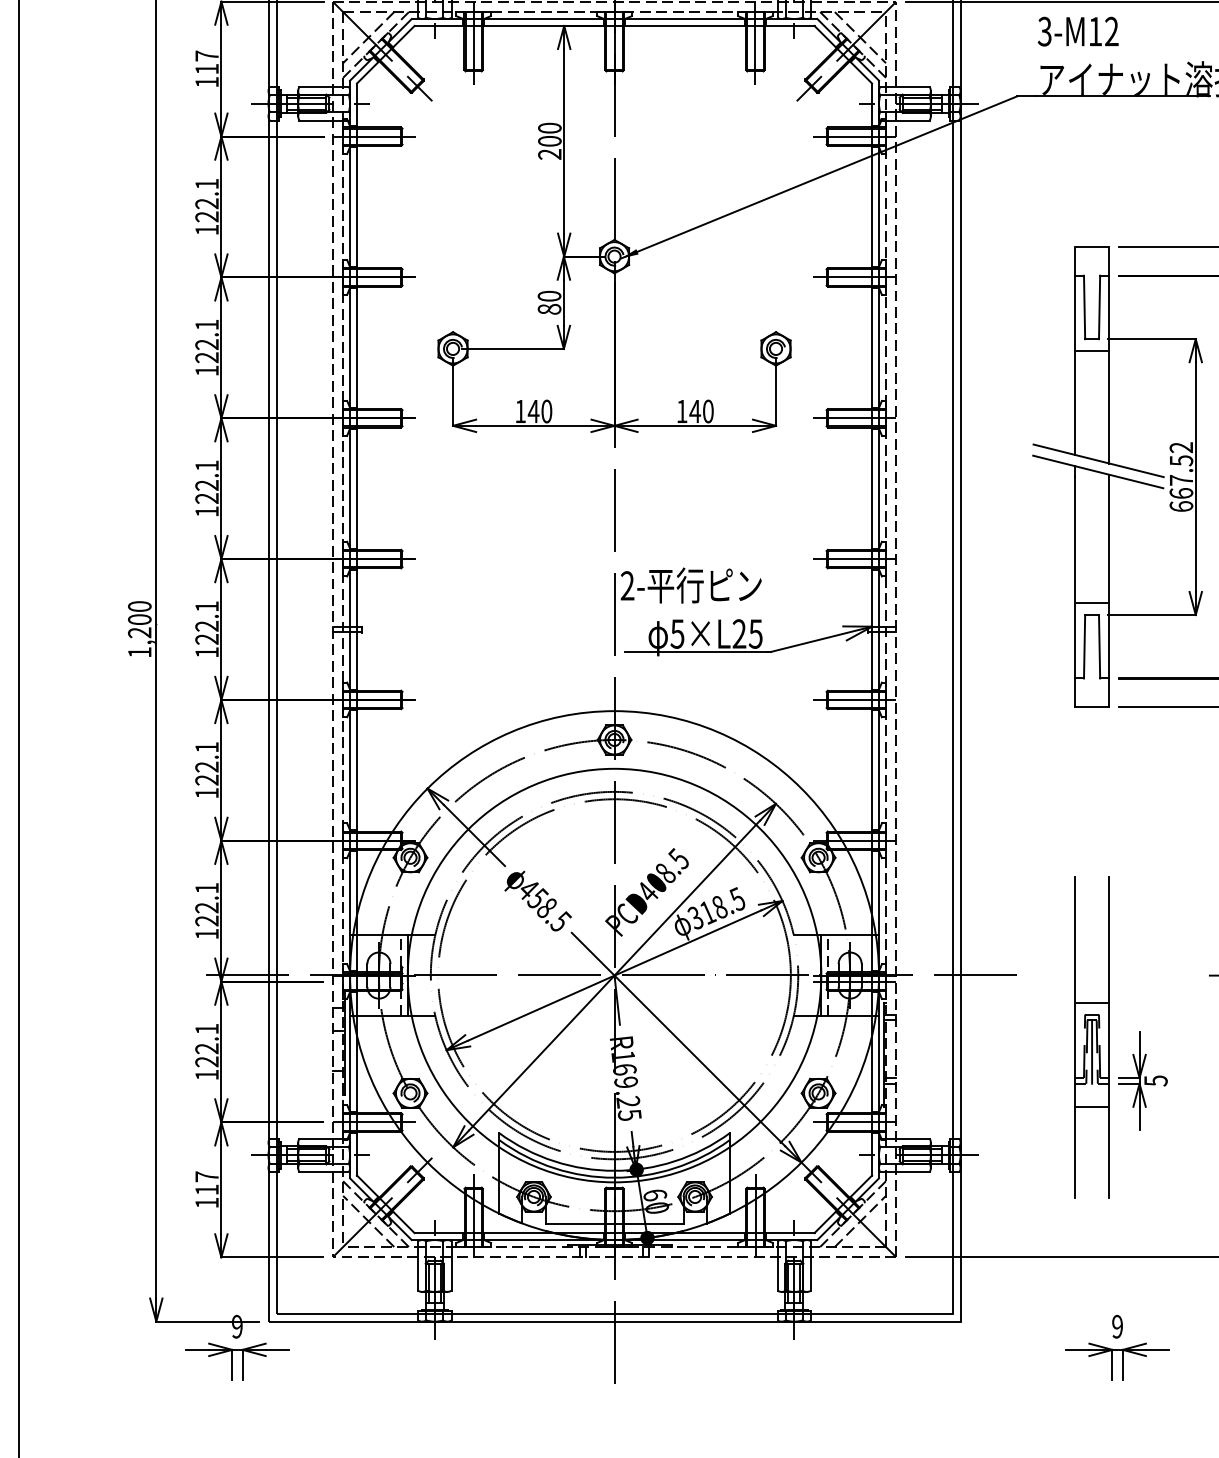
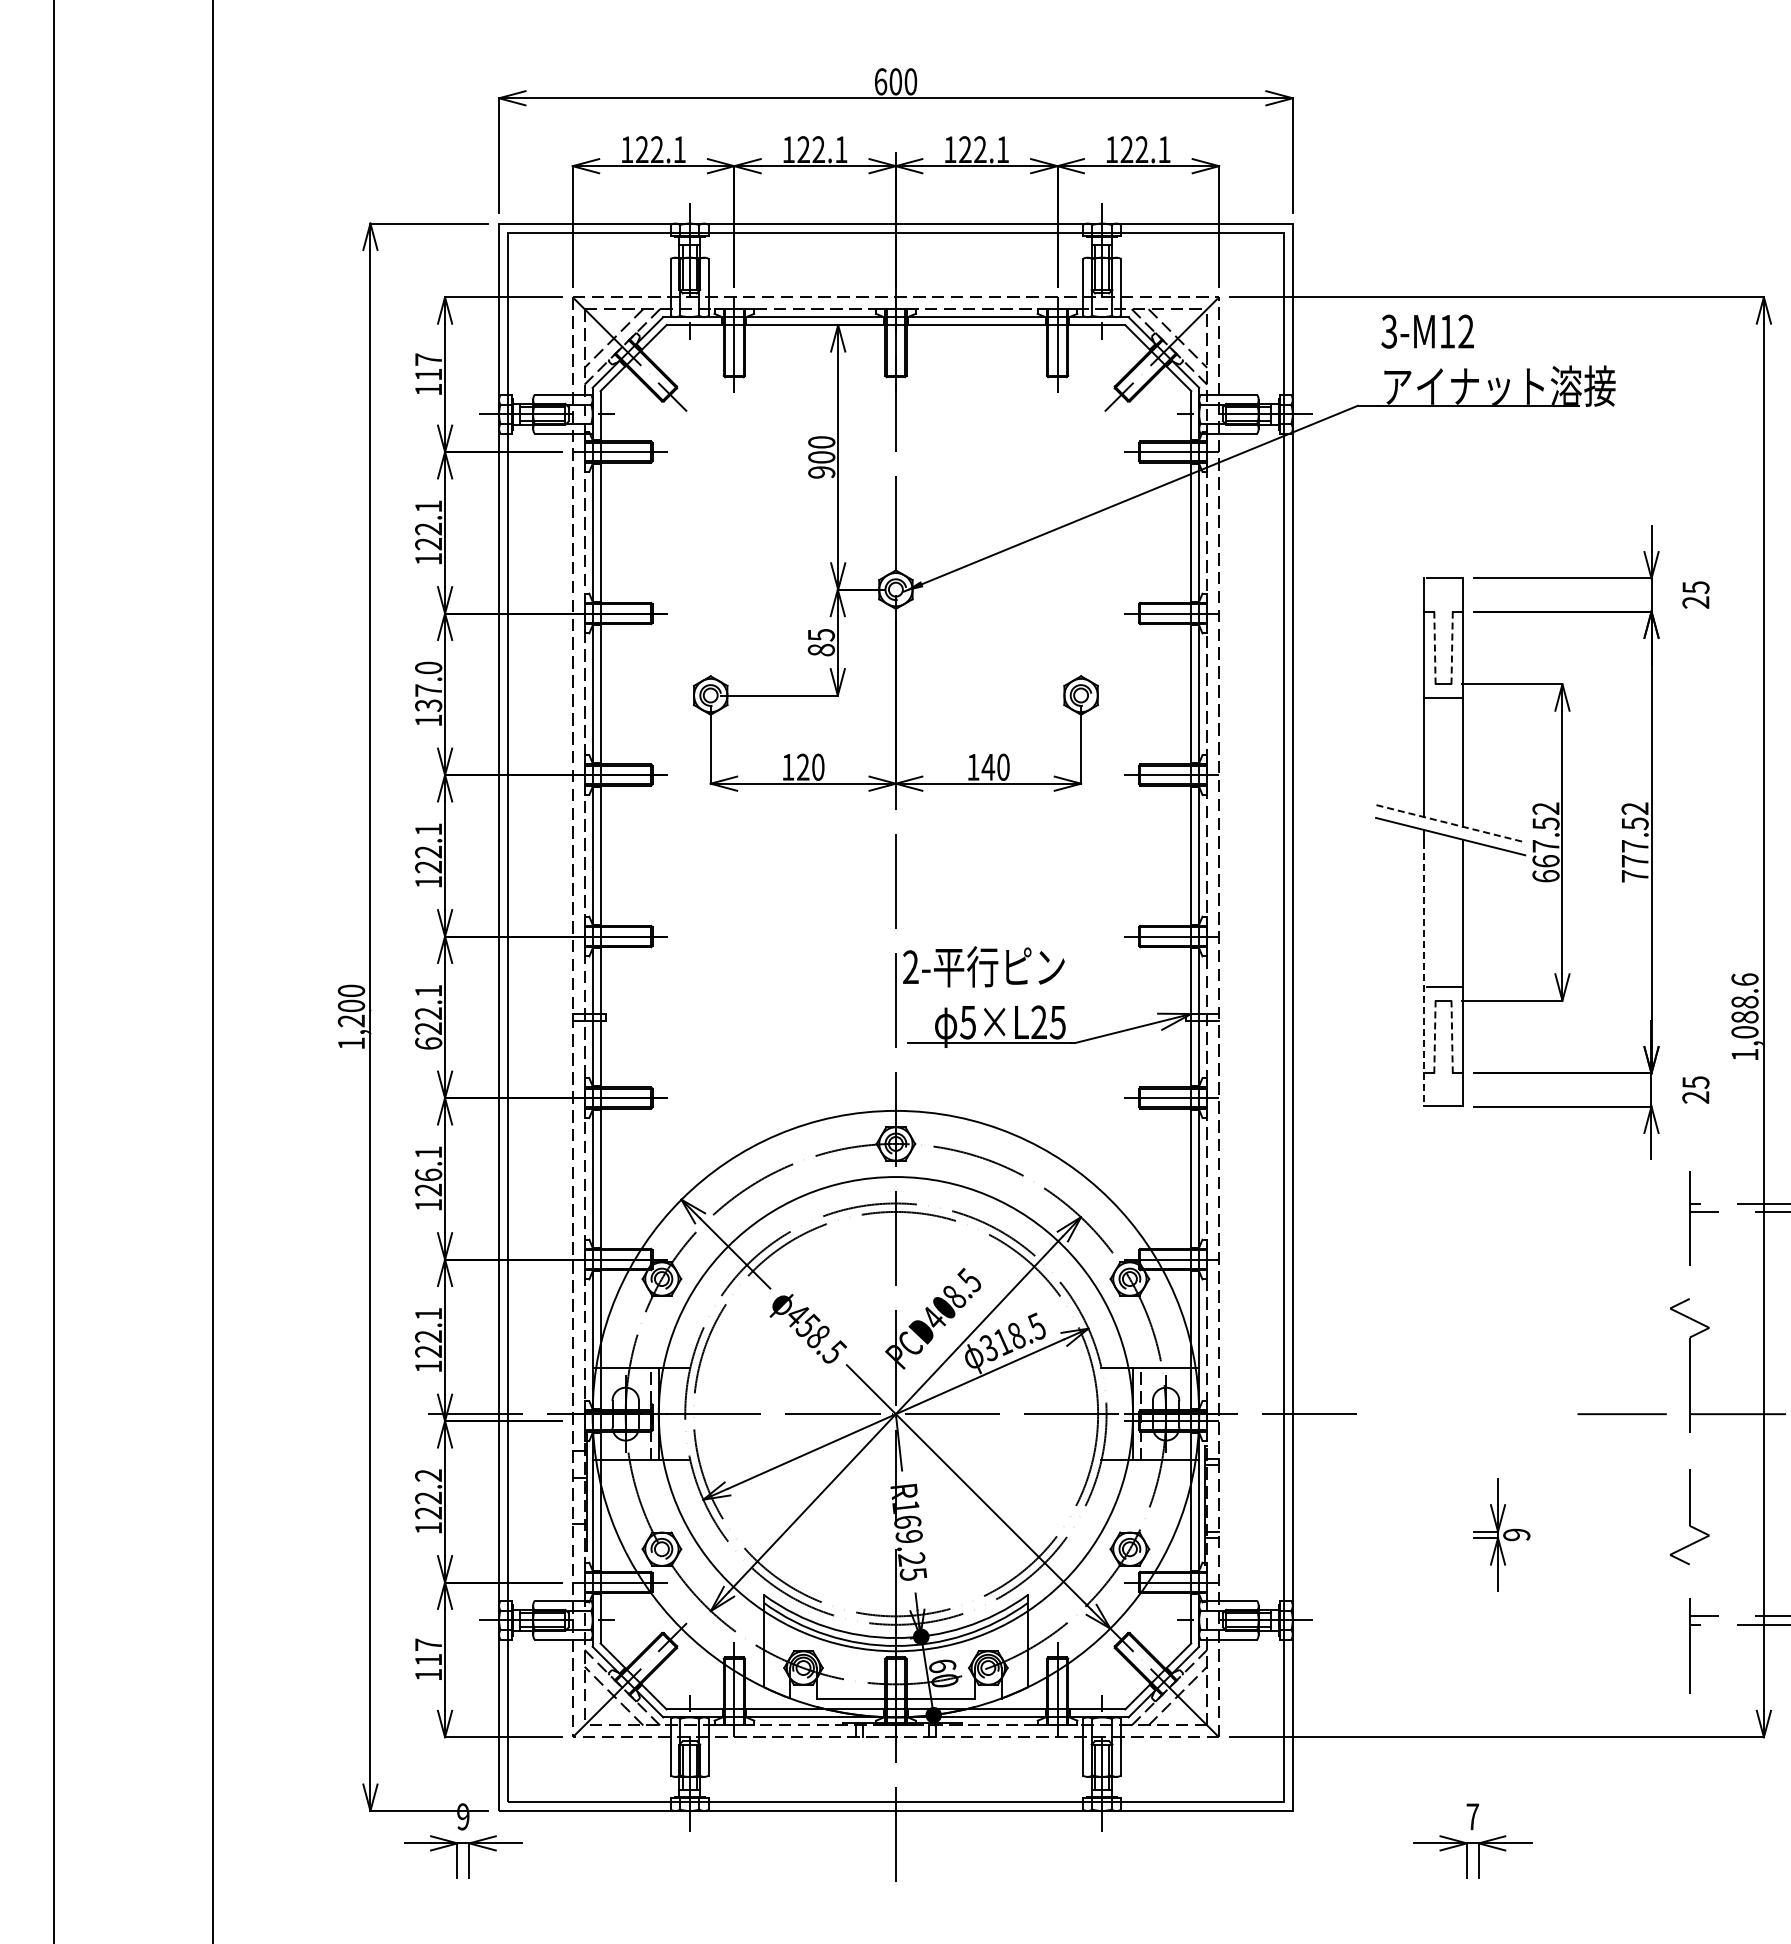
text: (549, 154) -> (821, 472), 200 -> 900
text: (548, 296) -> (820, 635), 80 -> 85
line: (1084, 307) -> (1434, 648), solid -> dashed
line: (1099, 307) -> (1452, 648), solid -> dashed
text: (206, 341) -> (428, 686), 122.1 -> 137.0
text: (533, 410) -> (802, 766), 140 -> 120
line: (1099, 460) -> (1451, 823), solid -> dashed
line: (1074, 592) -> (1423, 974), solid -> dashed
line: (1084, 646) -> (1434, 1036), solid -> dashed
line: (1099, 646) -> (1452, 1036), solid -> dashed
text: (206, 652) -> (428, 1043), 122.1 -> 622.1
text: (206, 766) -> (428, 1174), 122.1 -> 126.1
text: (206, 1029) -> (428, 1475), 122.1 -> 122.2
part: (1092, 1037) -> (1443, 1485), removed
text: (1155, 1080) -> (1516, 1534), 5 -> 9
text: (1117, 1326) -> (1472, 1816), 9 -> 7

